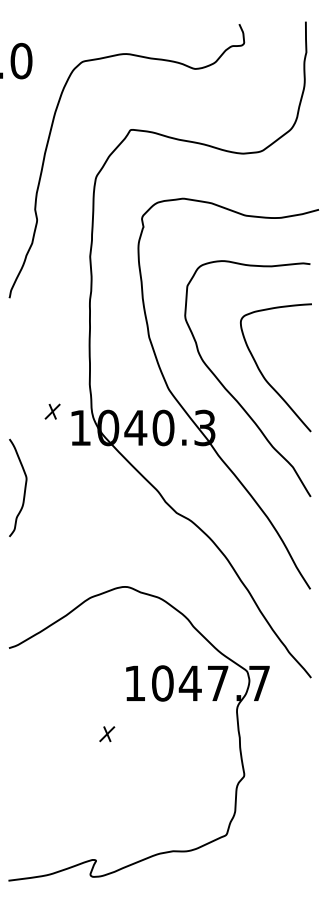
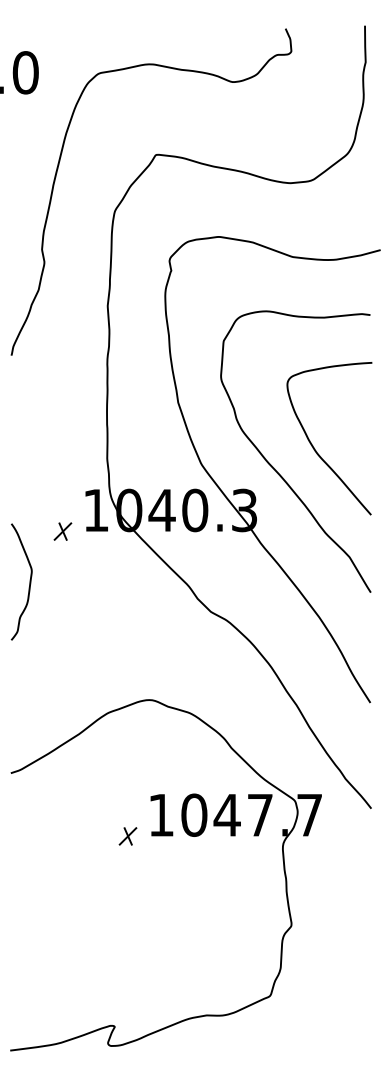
part: (52, 411) -> (62, 531), moved
part: (107, 734) -> (128, 836), moved

